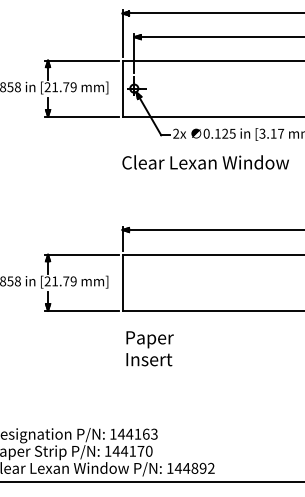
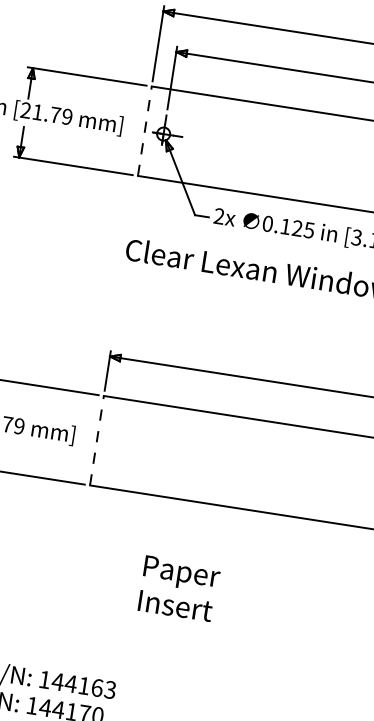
line: (122, 88) -> (144, 130), solid -> dashed
line: (122, 282) -> (96, 440), solid -> dashed
text: (149, 348) -> (178, 588), moved

